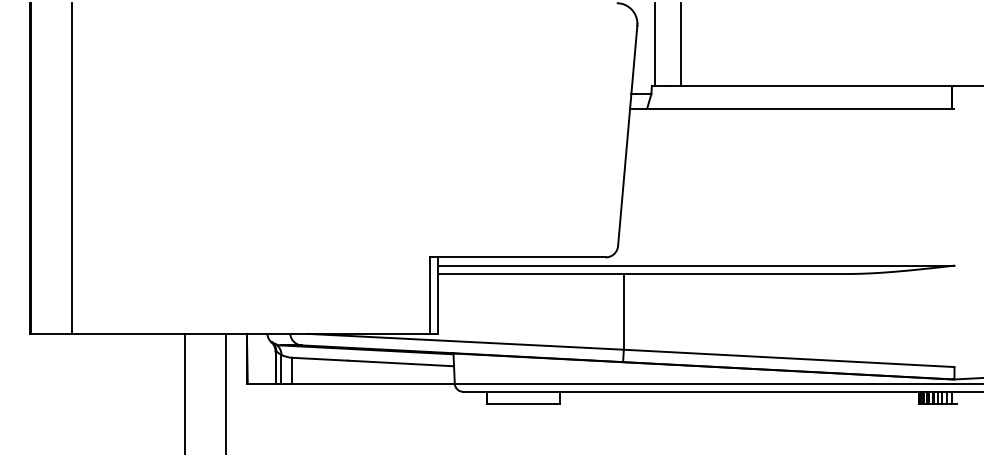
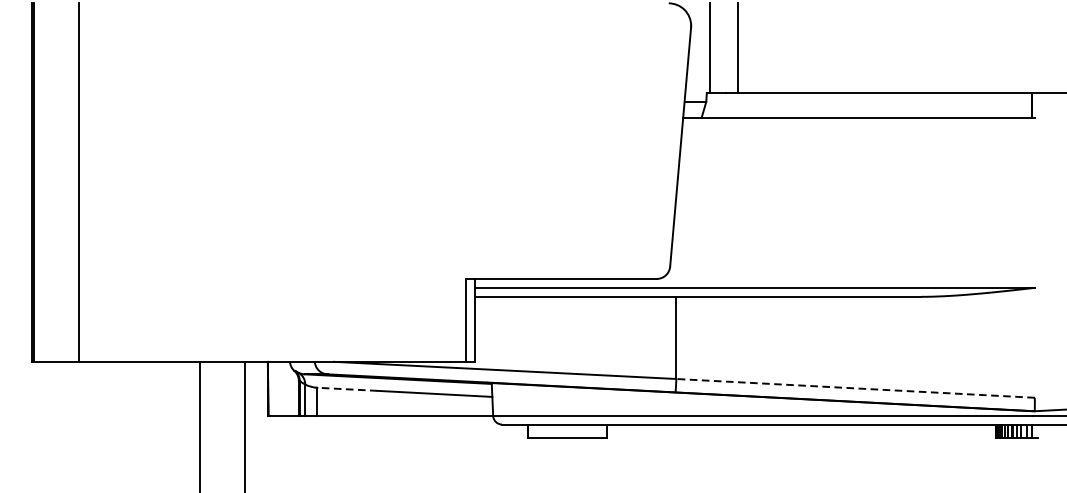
line: (789, 358) -> (855, 388), solid -> dashed
line: (320, 359) -> (347, 389), solid -> dashed

